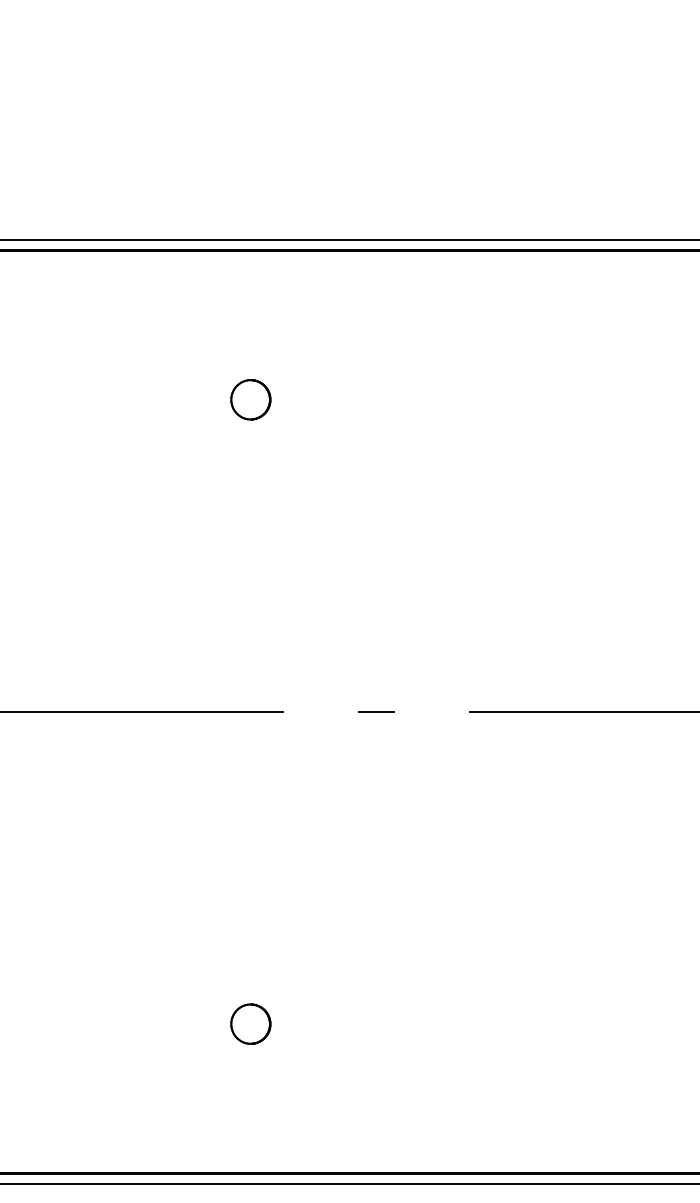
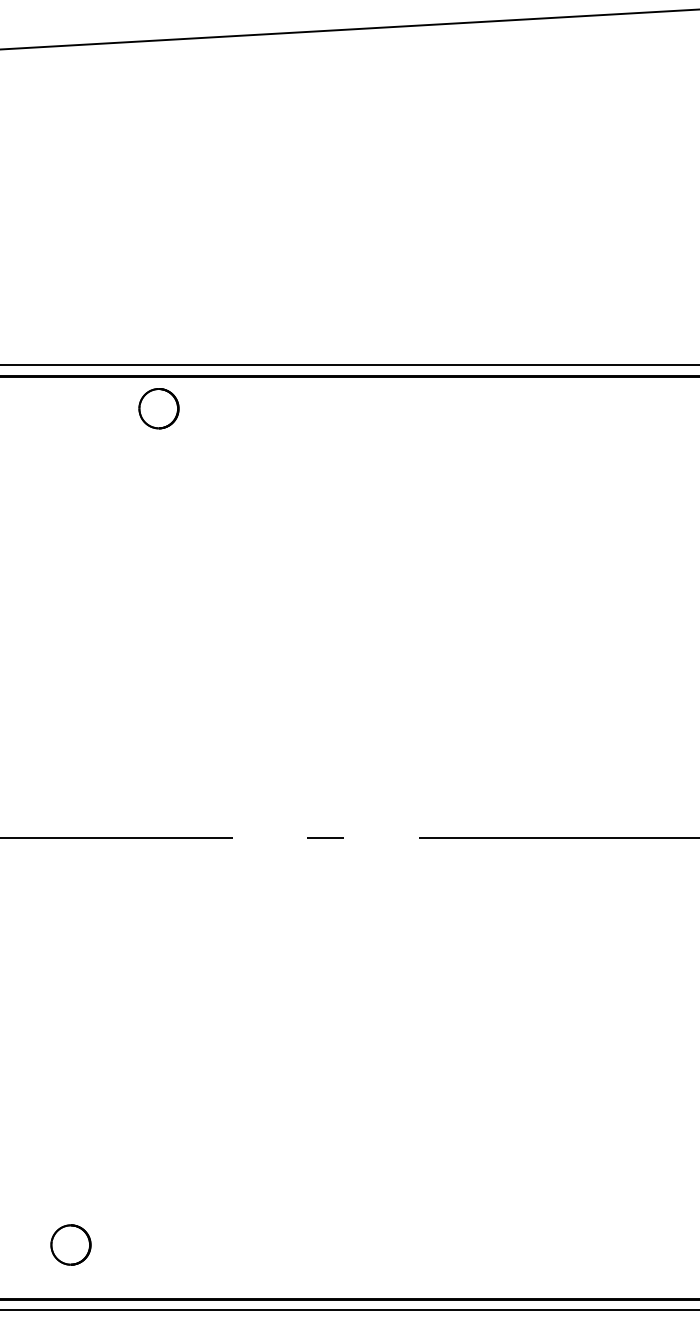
part: (250, 399) -> (158, 408), moved
part: (250, 1023) -> (70, 1244), moved

